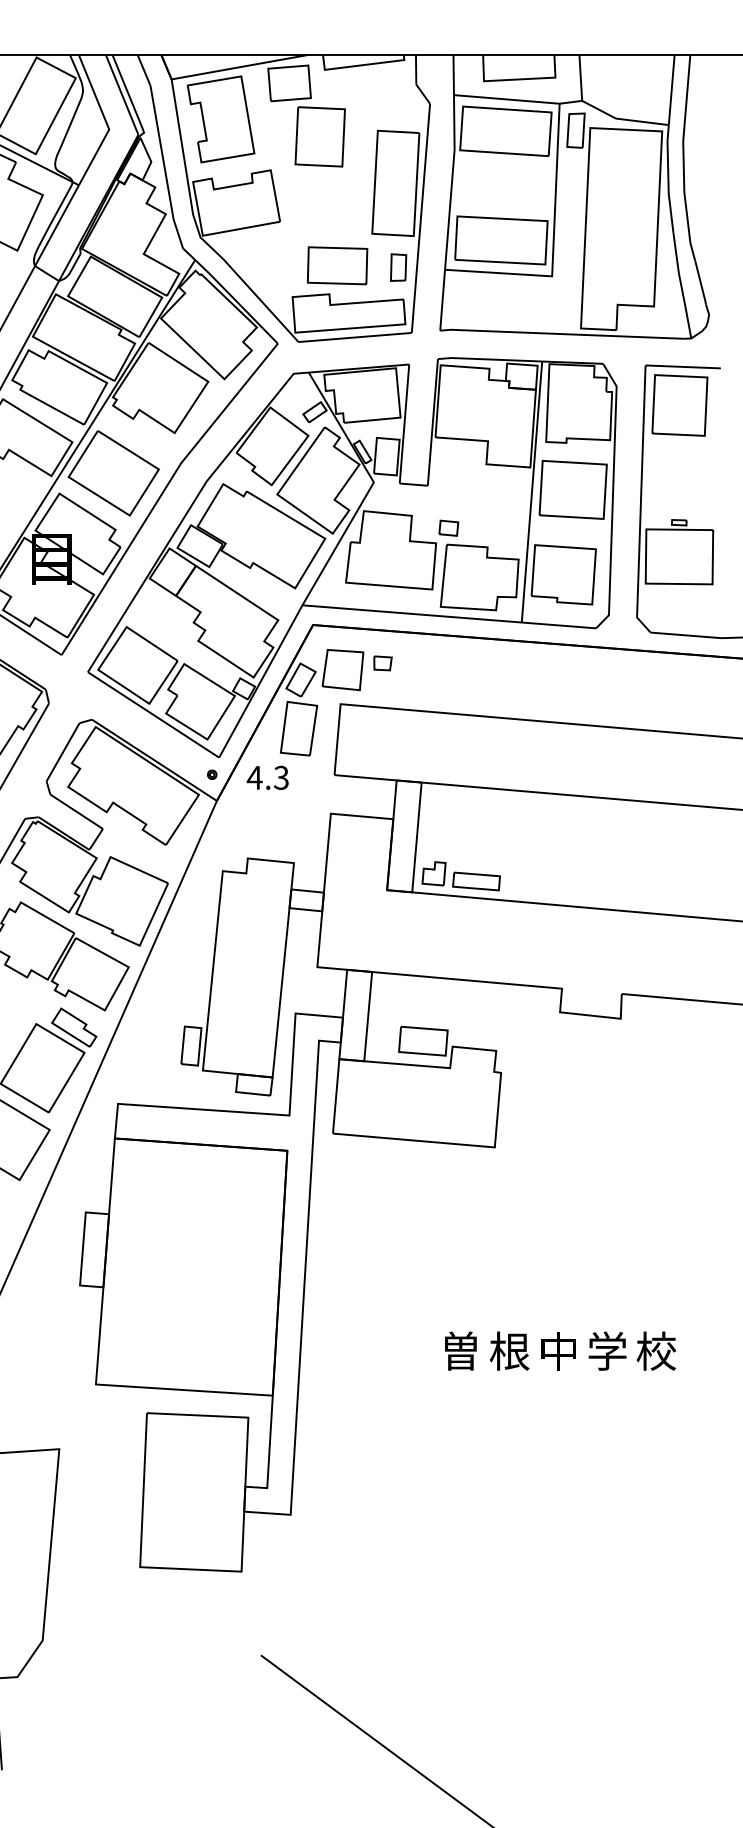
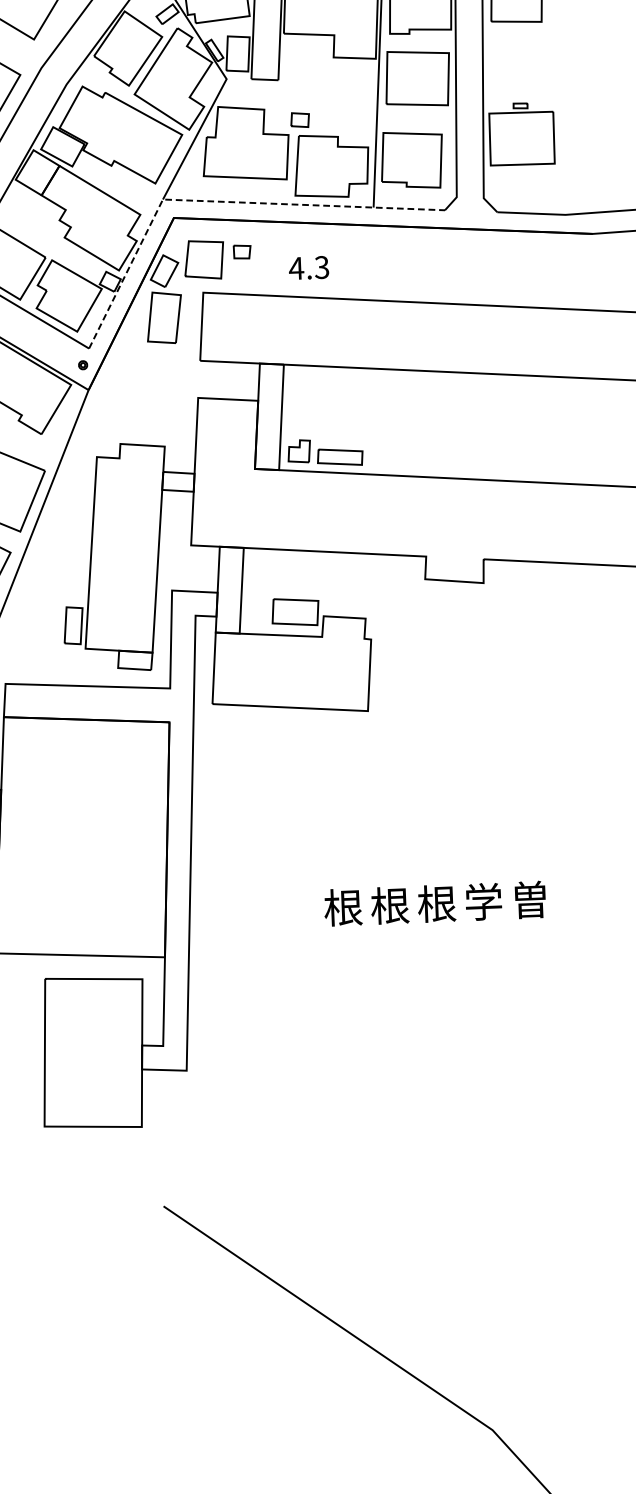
line: (363, 610) -> (221, 202), solid -> dashed
text: (267, 777) -> (308, 267), moved
text: (460, 1350) -> (342, 906), 曽 -> 根
text: (558, 1350) -> (436, 903), 中 -> 根
text: (656, 1350) -> (530, 899), 校 -> 曽

